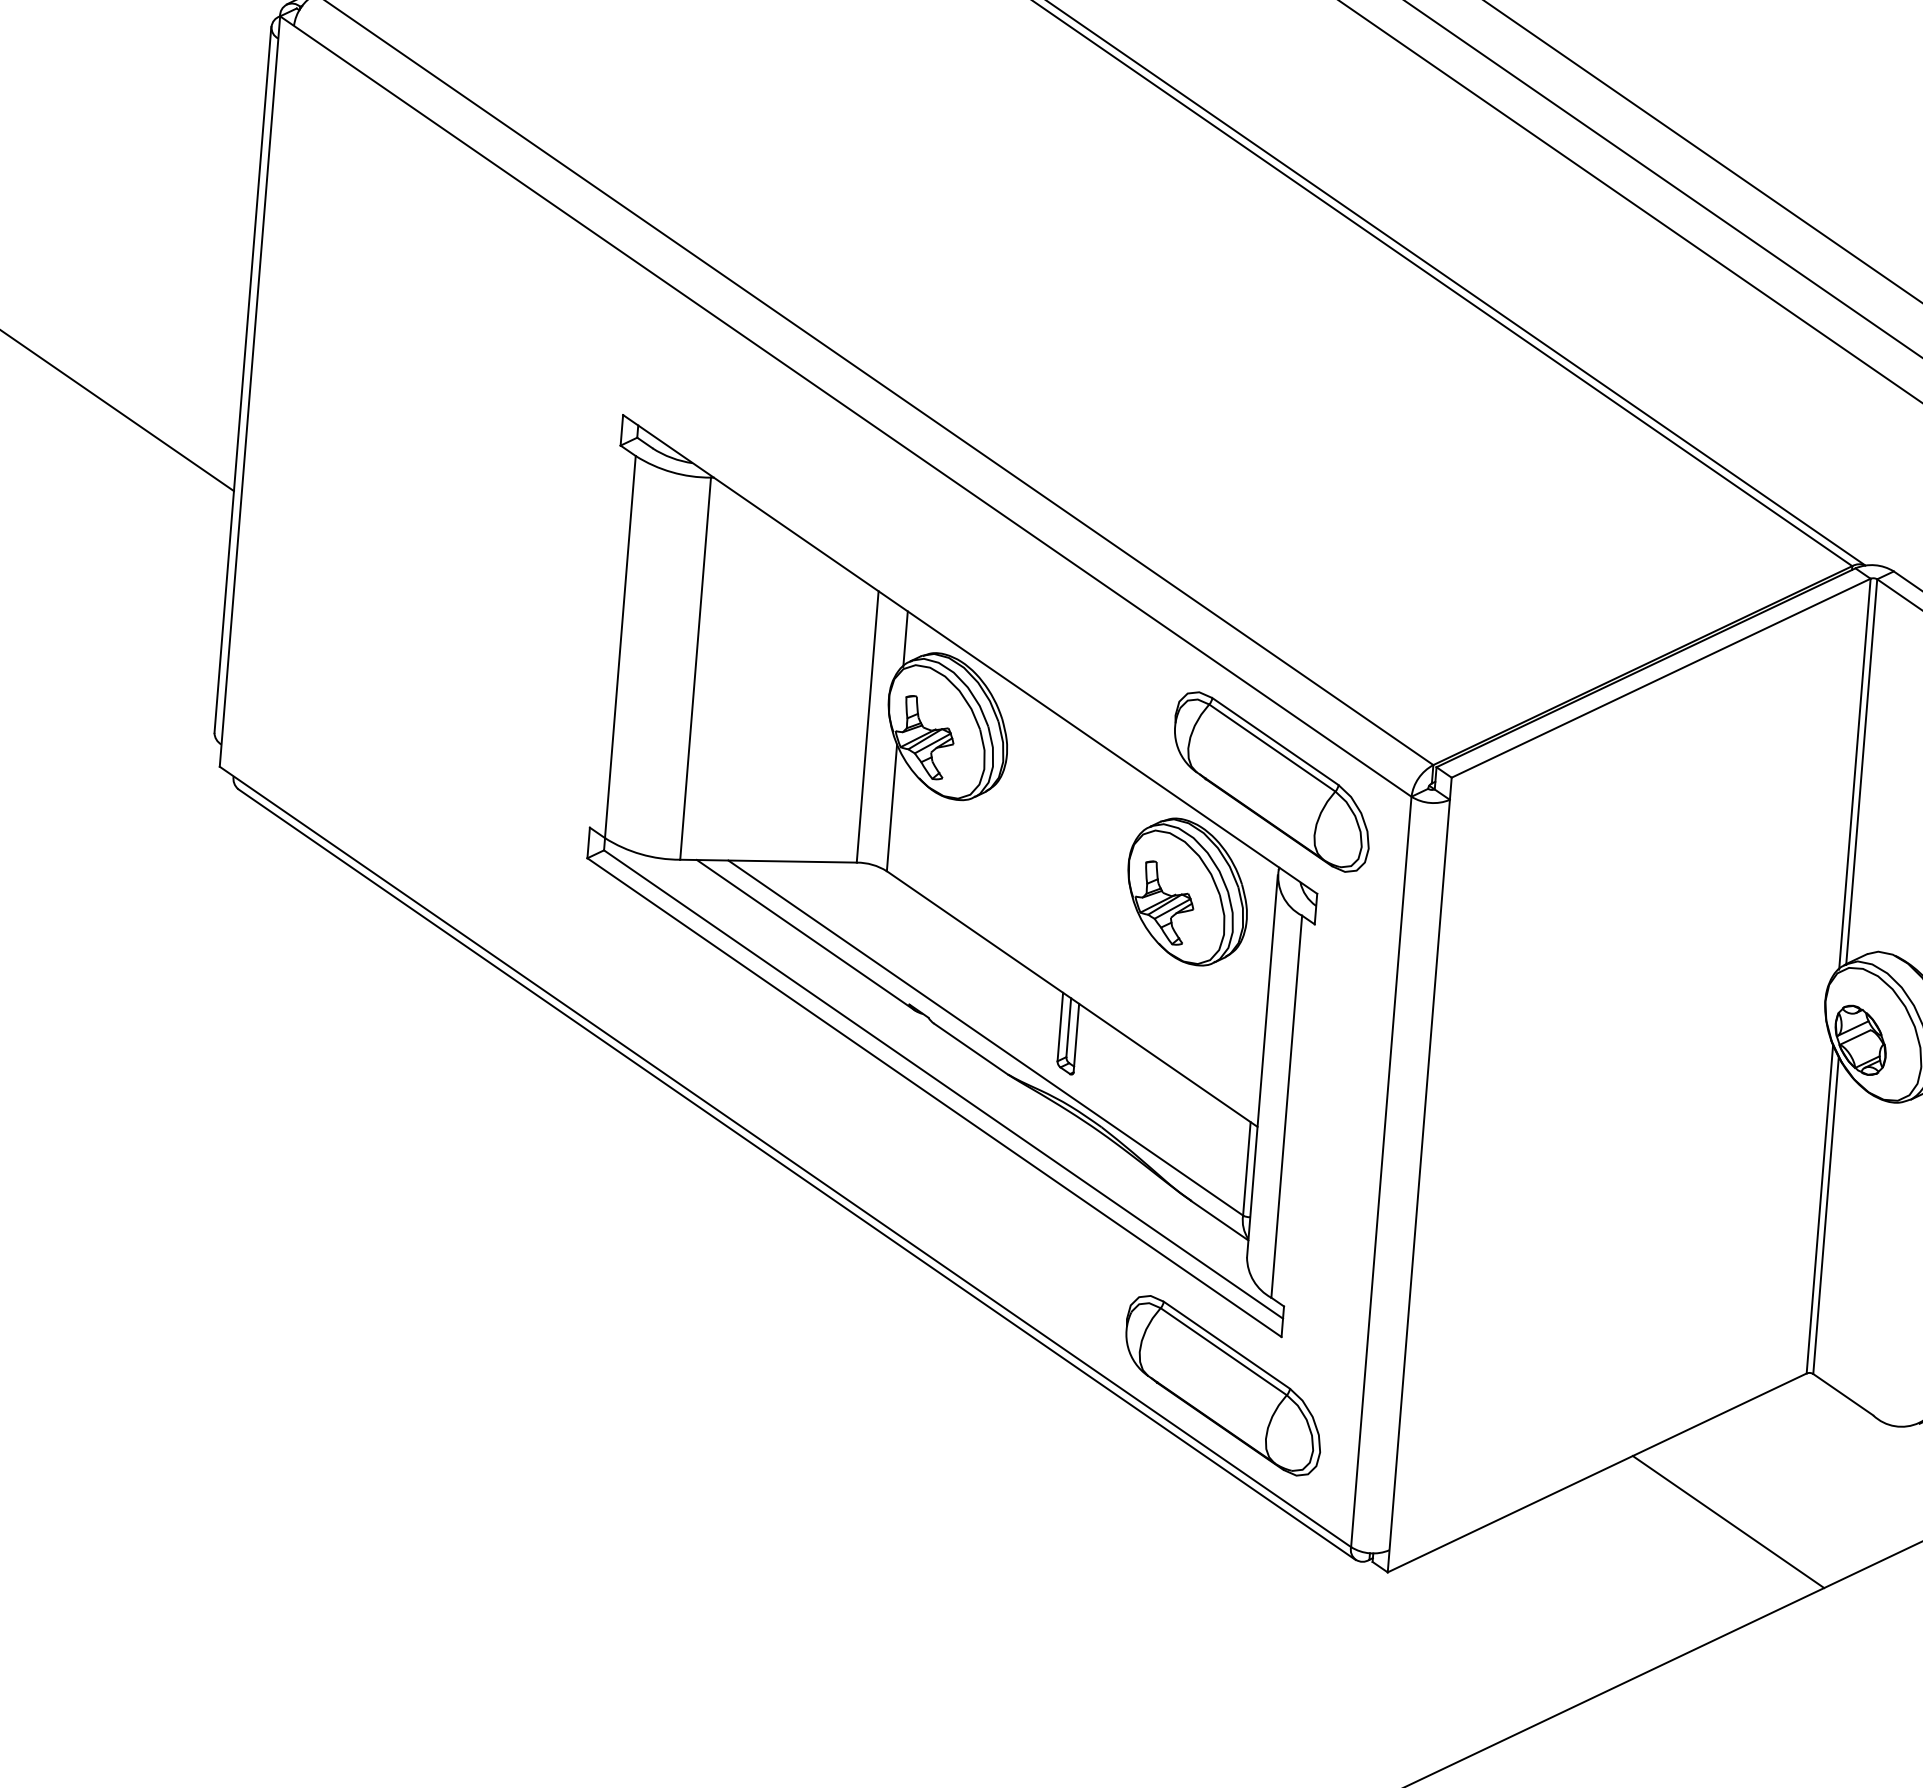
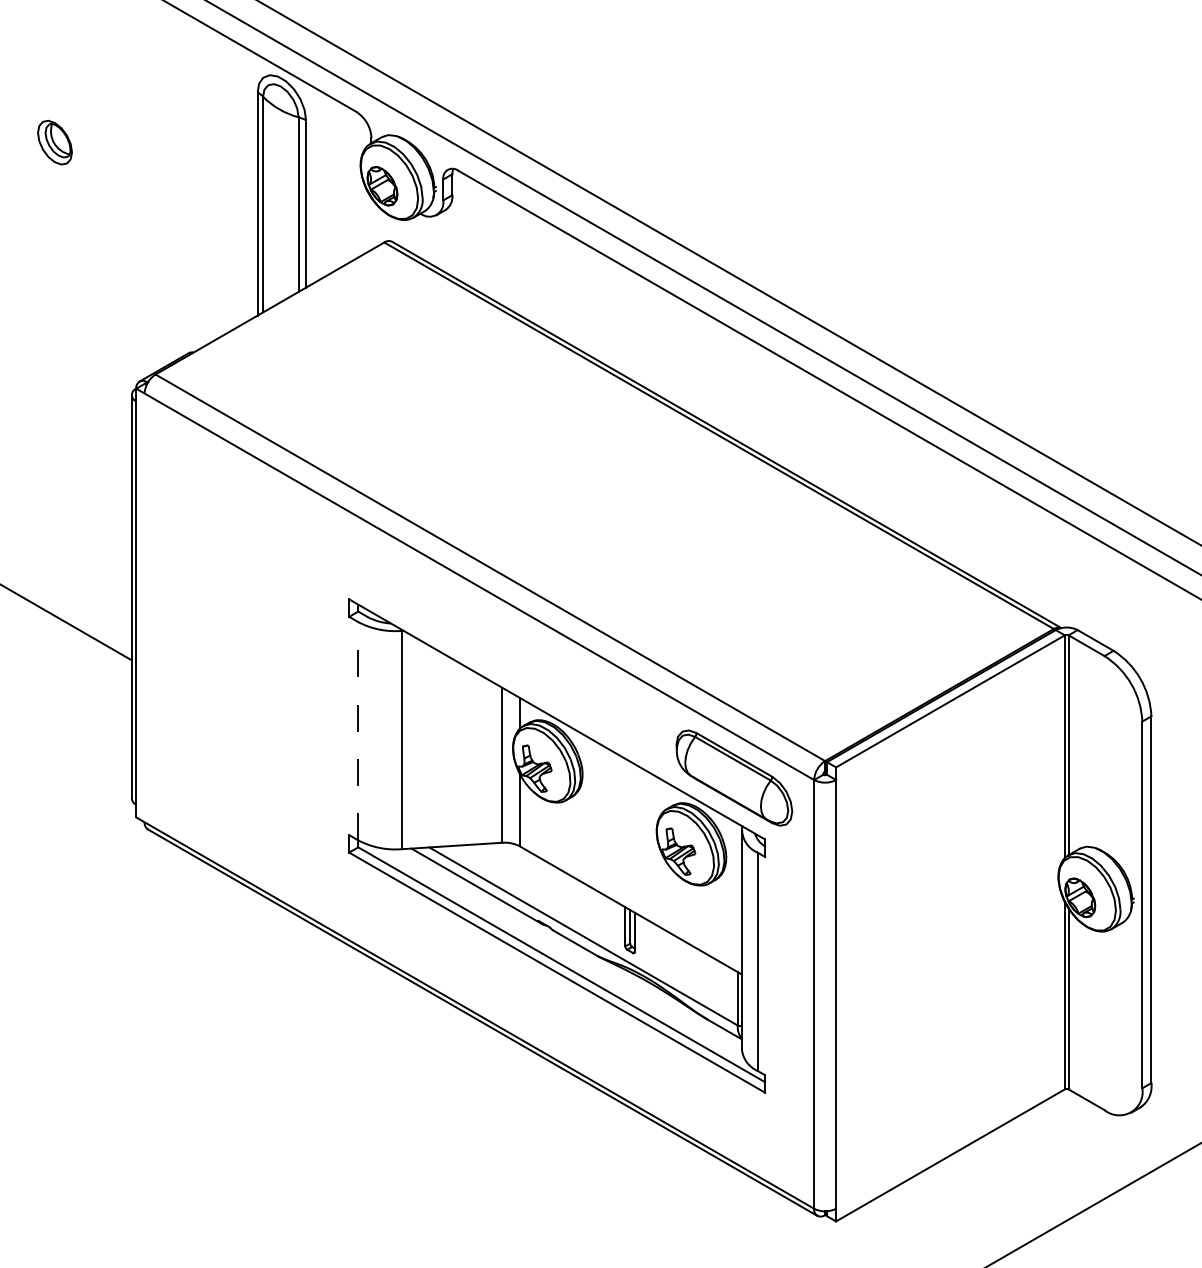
line: (620, 645) -> (358, 730), solid -> dashed
part: (1223, 1384) -> (734, 1122), removed
line: (1727, 1522) -> (1026, 1177), removed

